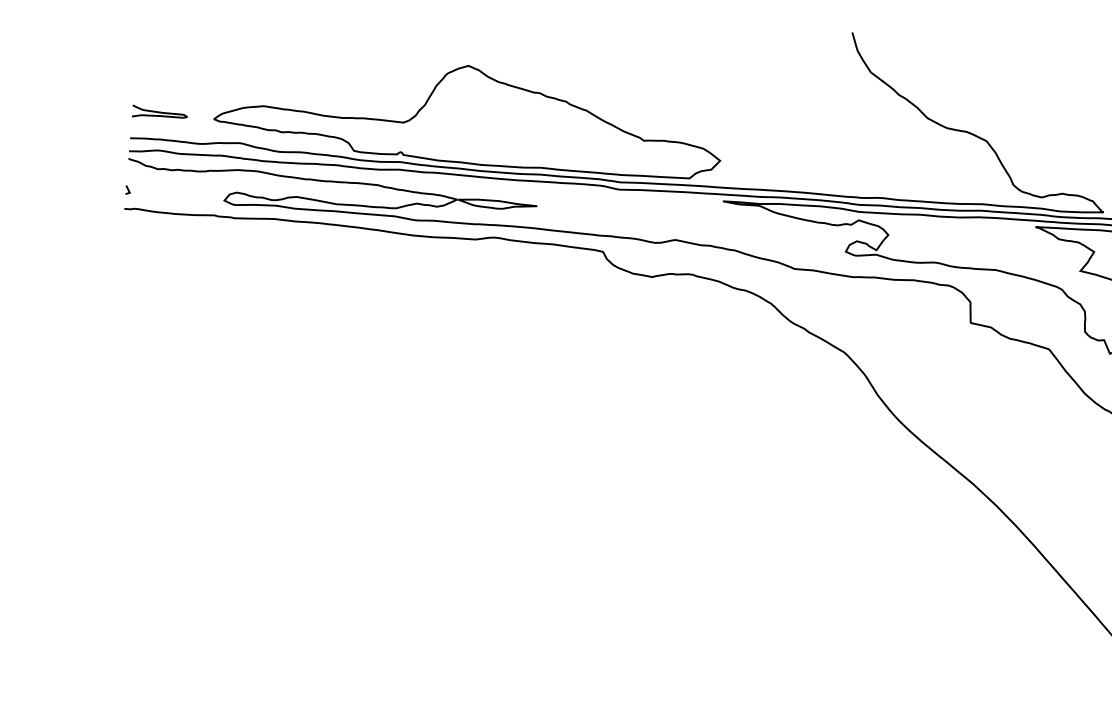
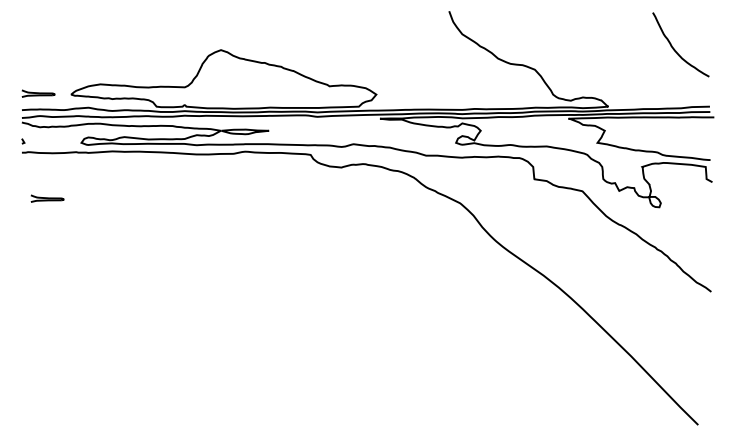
part: (160, 288) -> (47, 198), added

